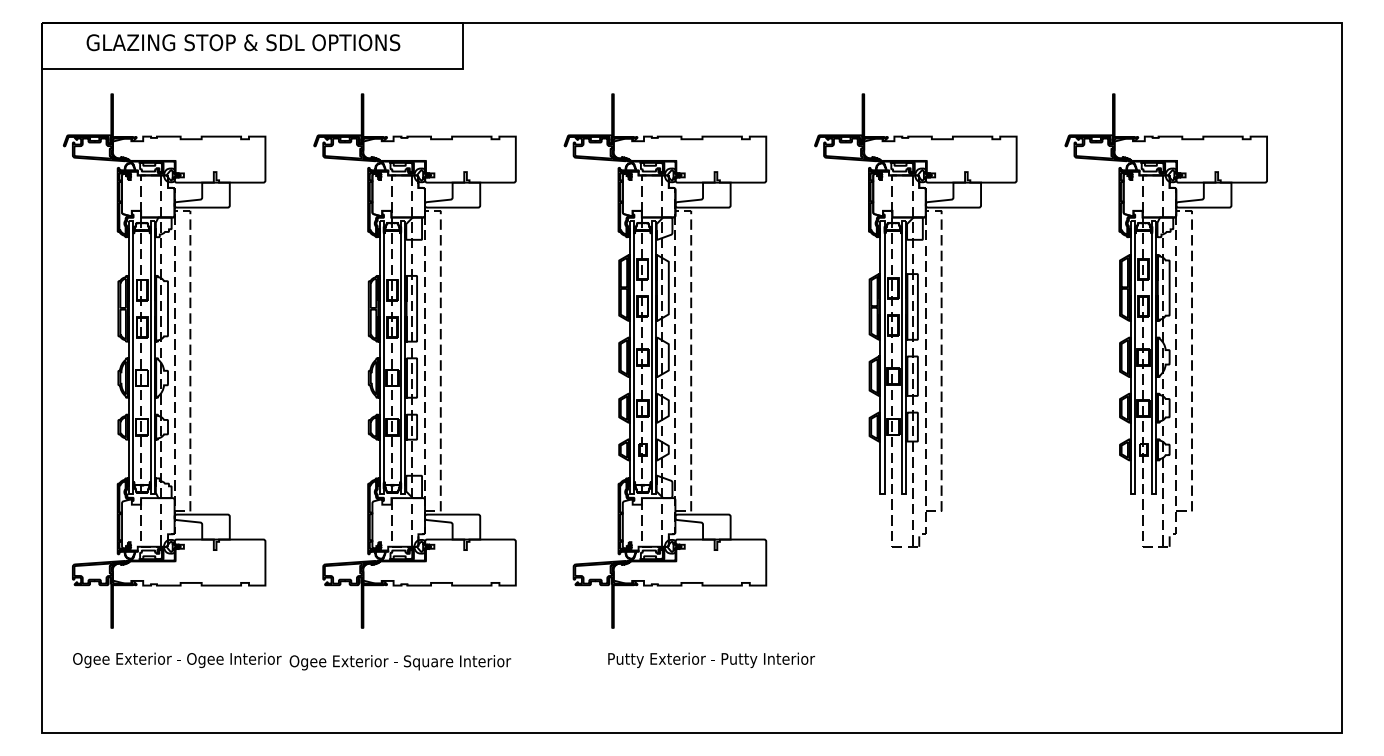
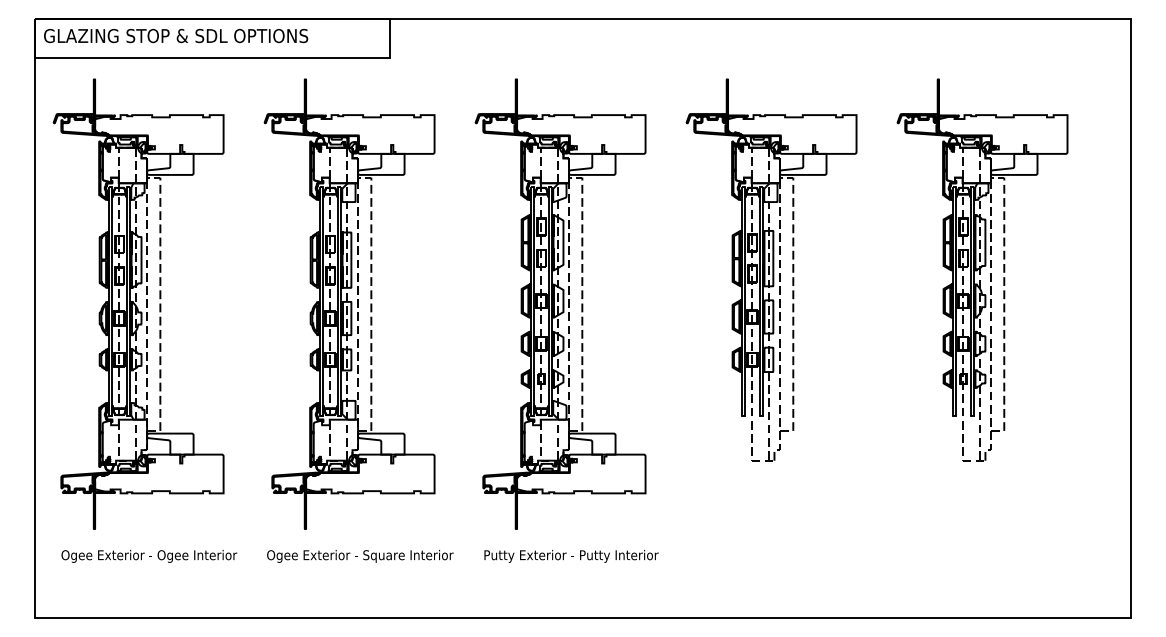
text: (243, 43) -> (176, 36), moved
text: (711, 660) -> (571, 556), moved
text: (400, 661) -> (360, 555), moved

